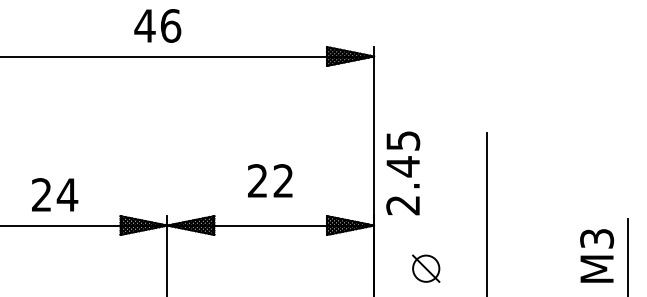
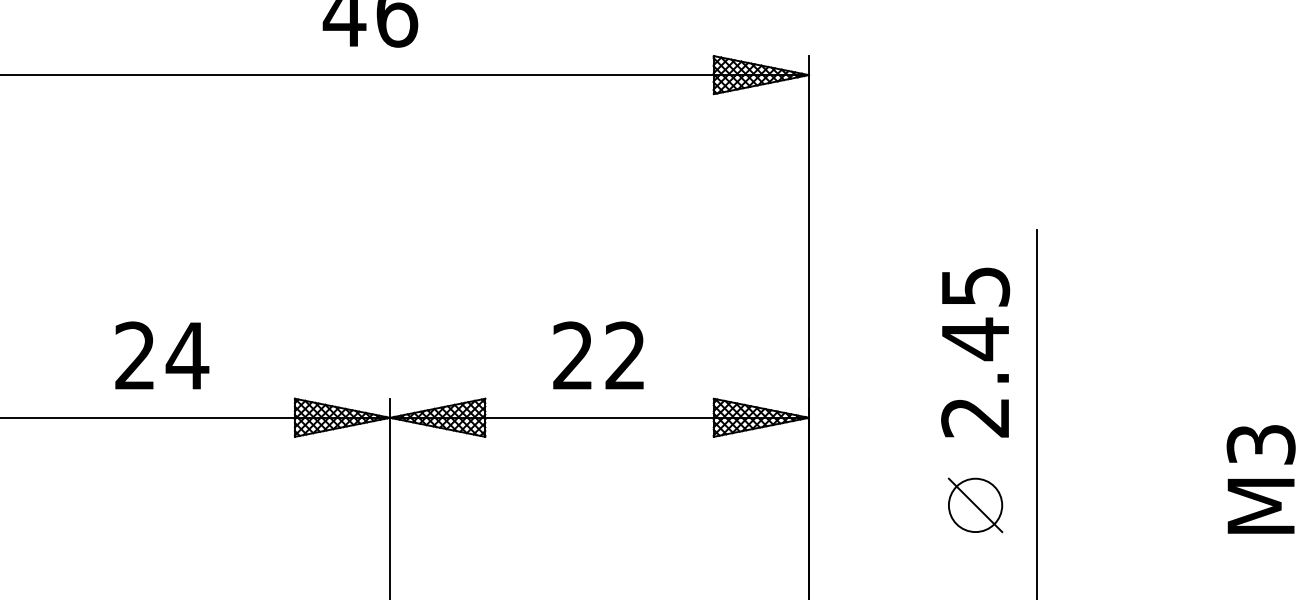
text: (403, 173) -> (976, 352), moved
text: (270, 180) -> (599, 354), moved
part: (426, 268) -> (976, 504), moved

